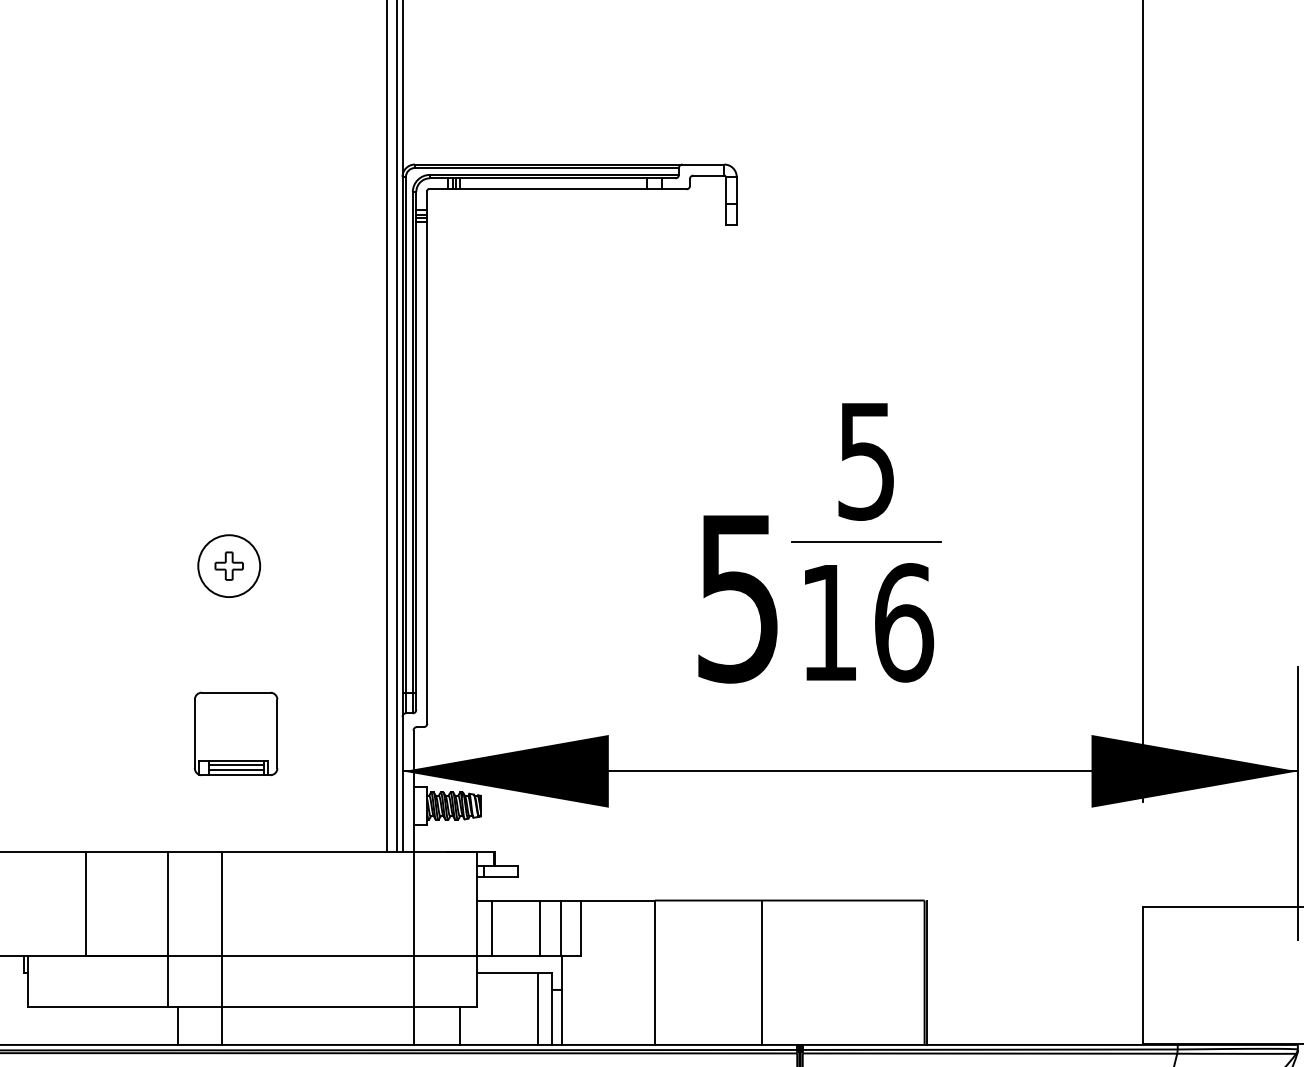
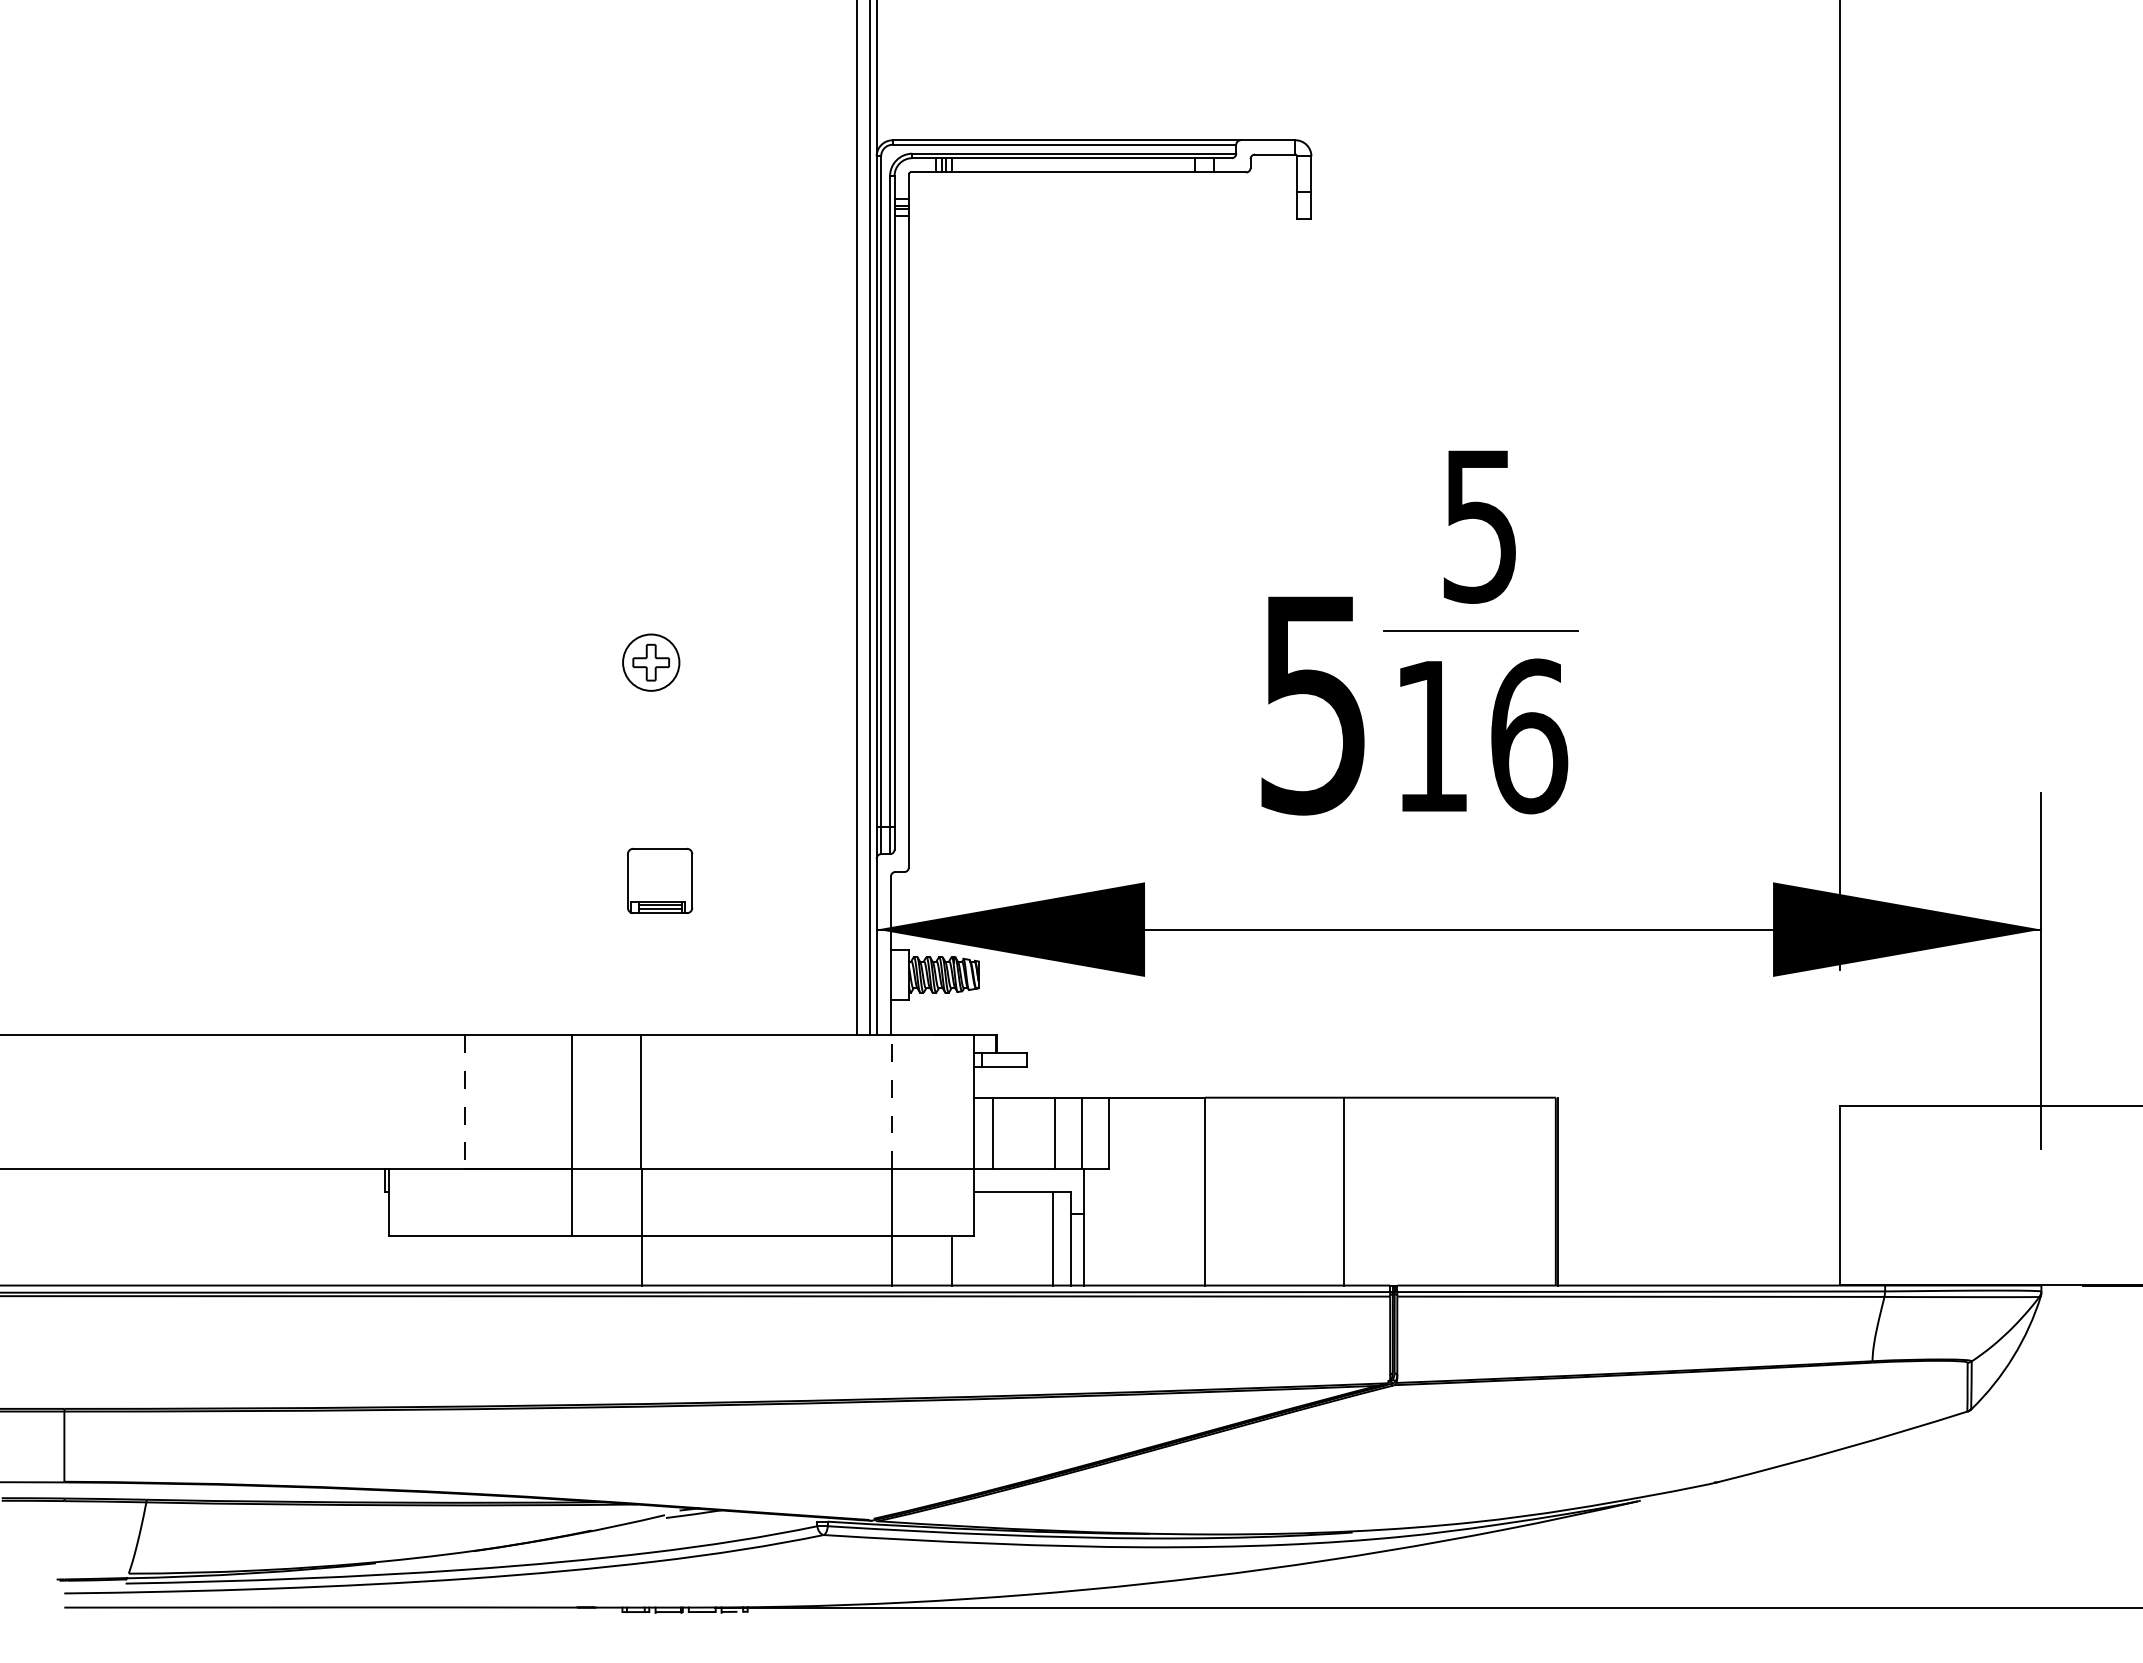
circle: (228, 566) -> (650, 662), size x0.7
part: (235, 733) -> (659, 880), size x0.6
line: (413, 903) -> (891, 1101), solid -> dashed
line: (86, 904) -> (465, 1102), solid -> dashed
line: (177, 1025) -> (584, 1260), removed

